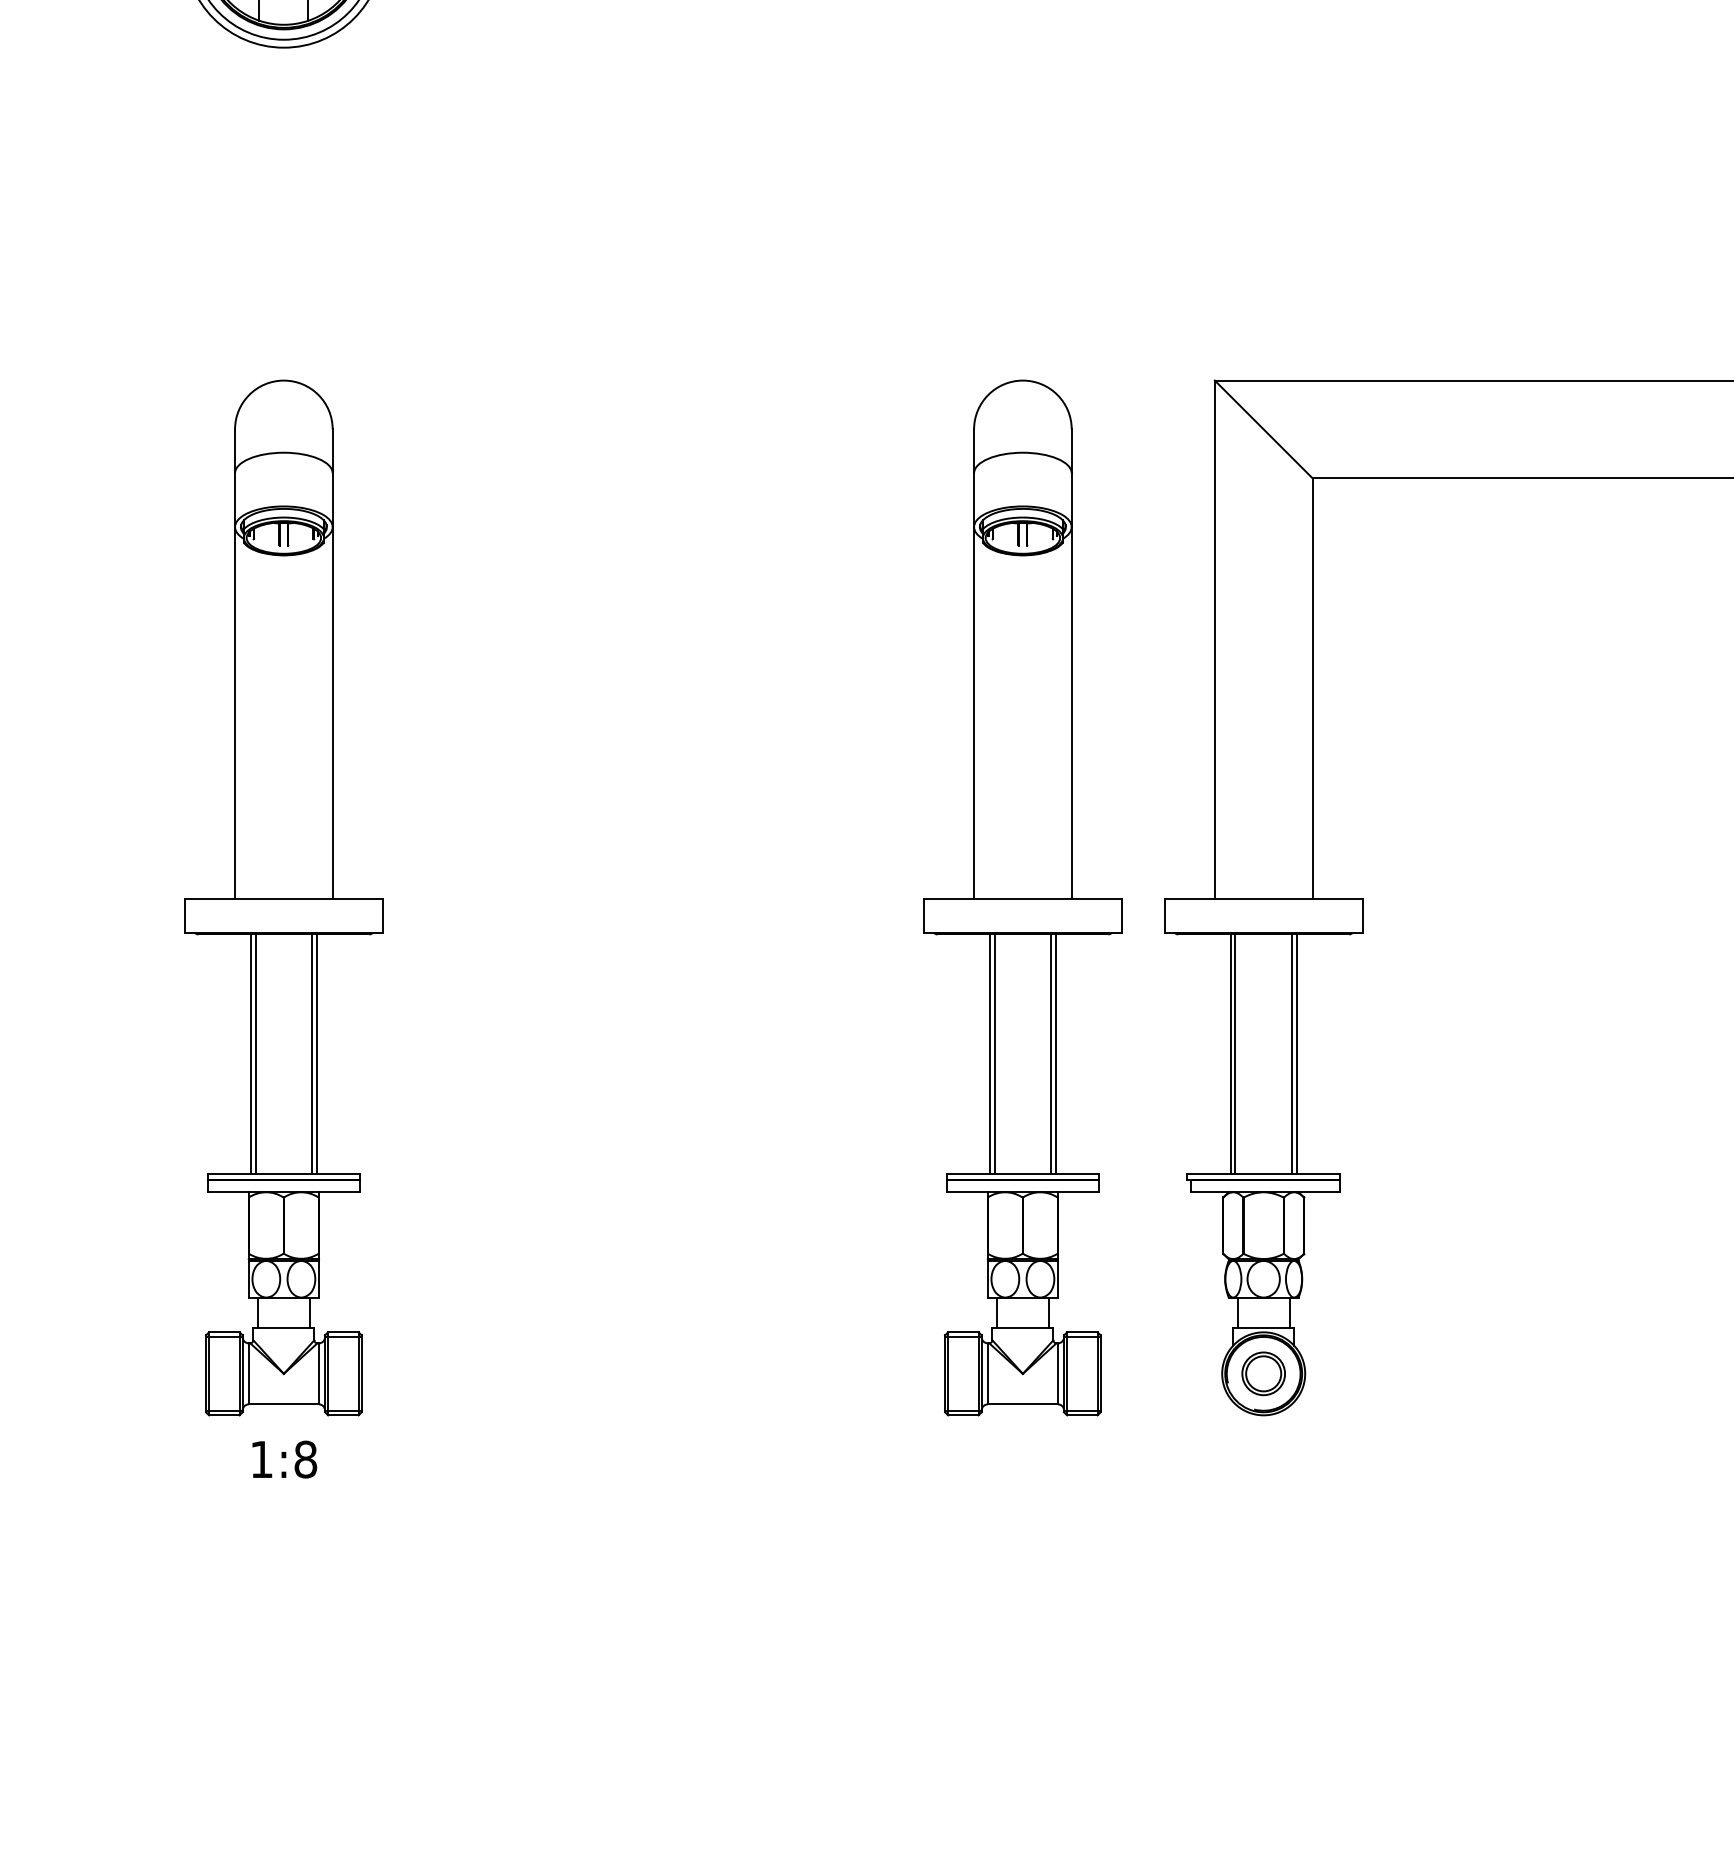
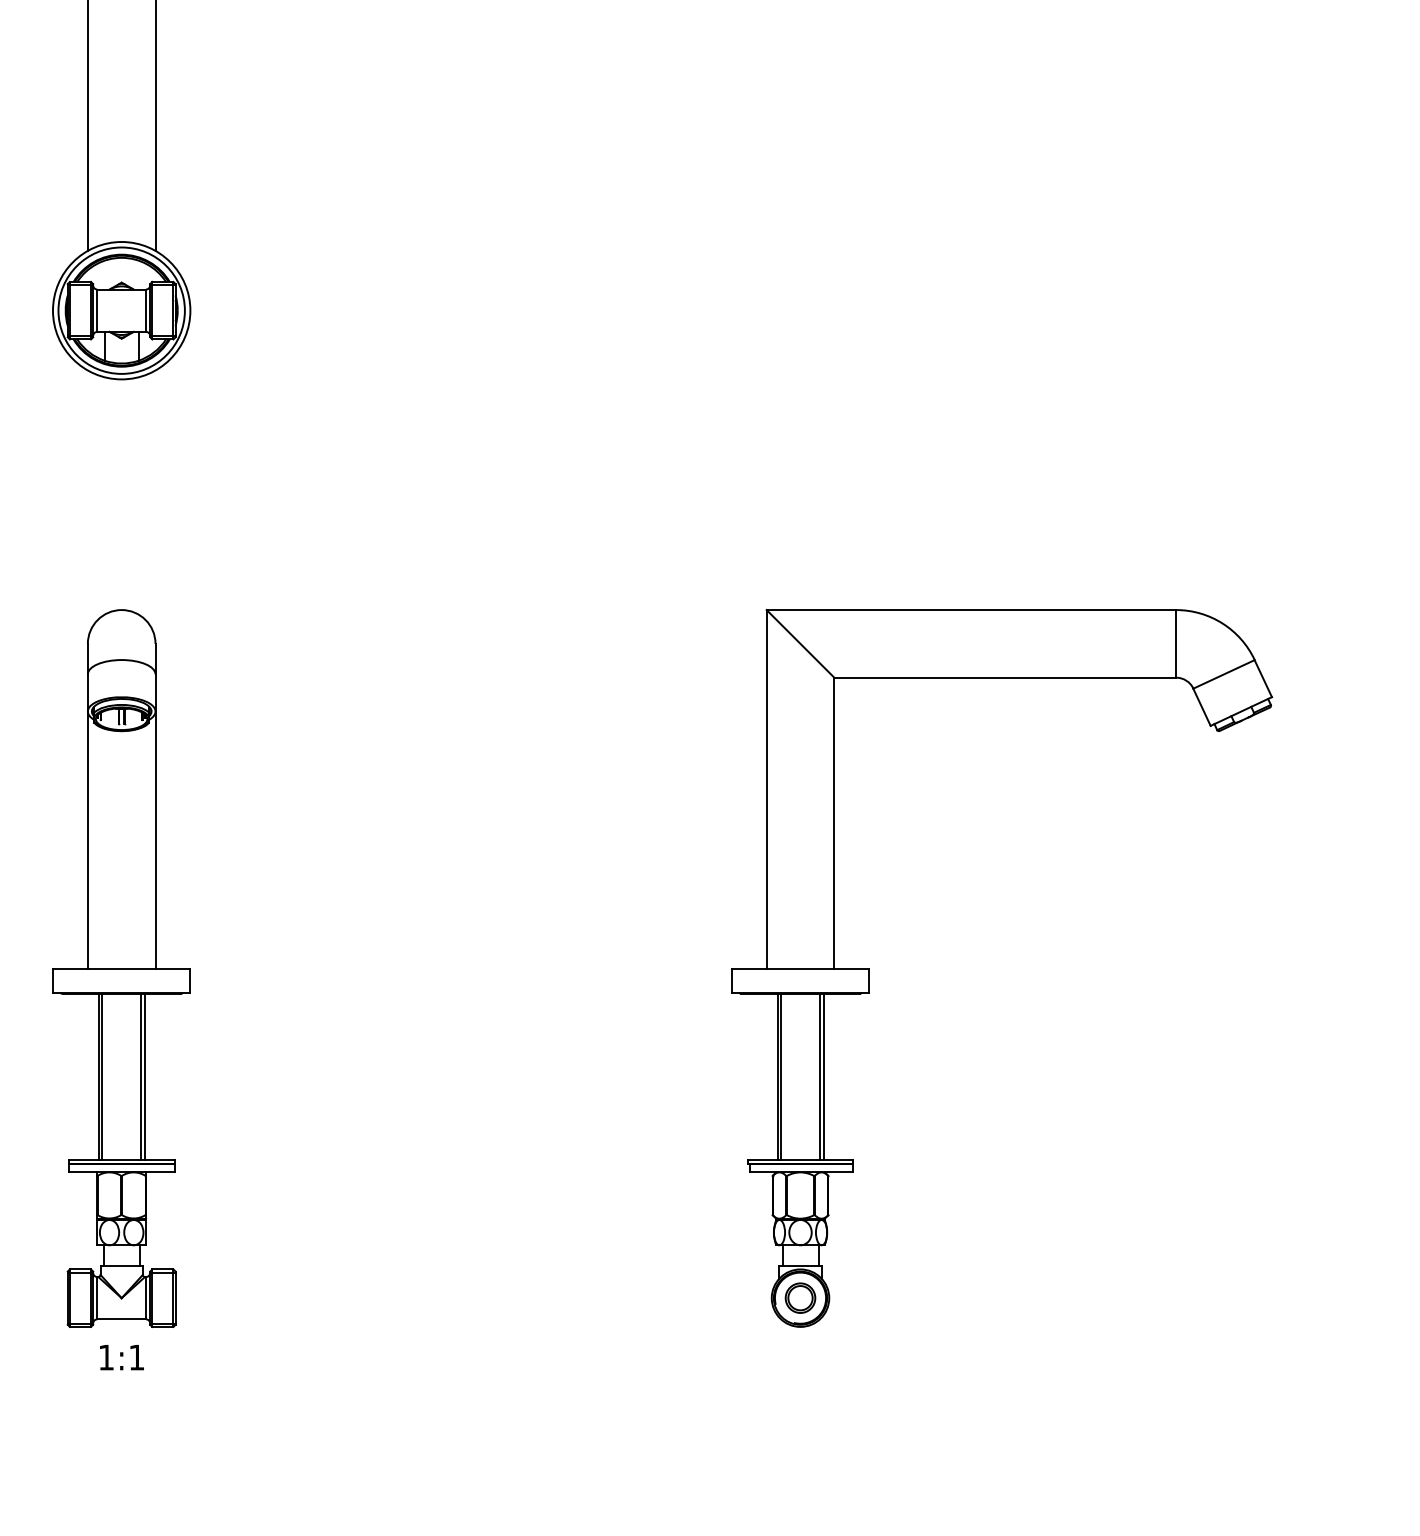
part: (1022, 897) -> (633, 968), removed
text: (305, 1459) -> (136, 1357), 1:8 -> 1:1

